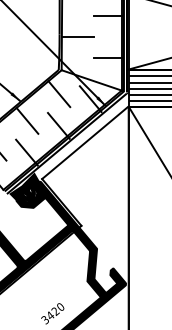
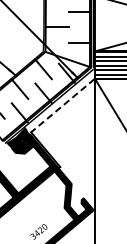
line: (84, 144) -> (62, 106), solid -> dashed

